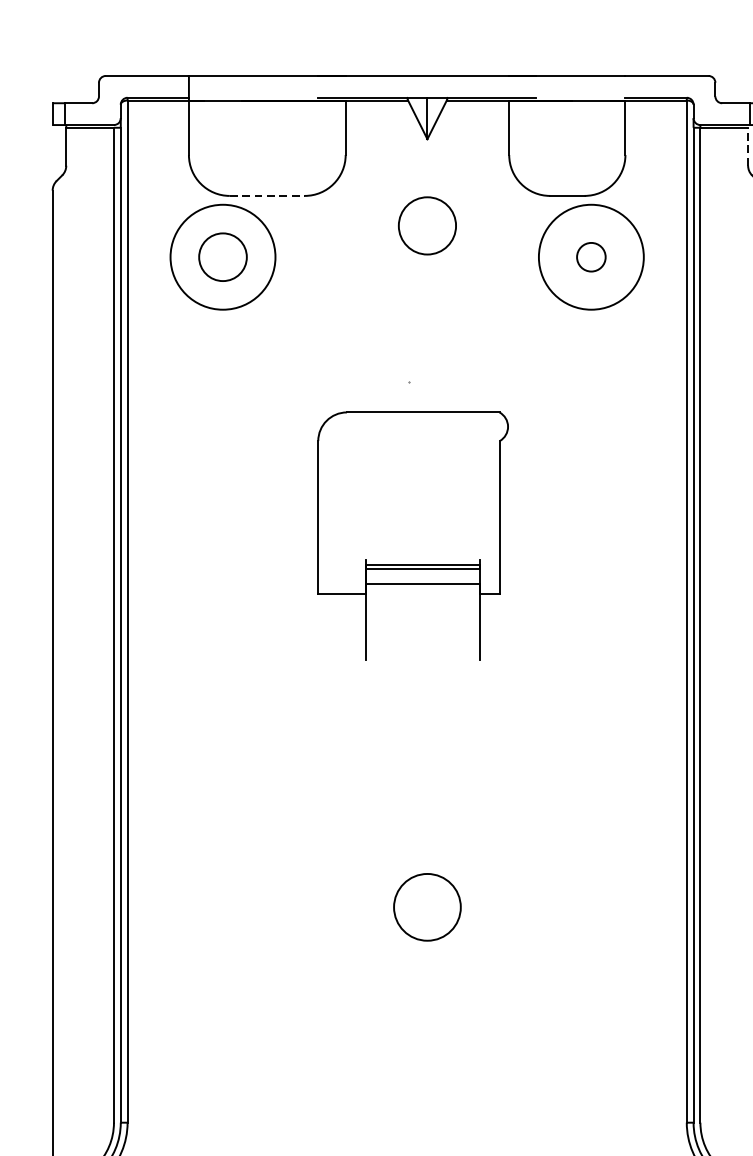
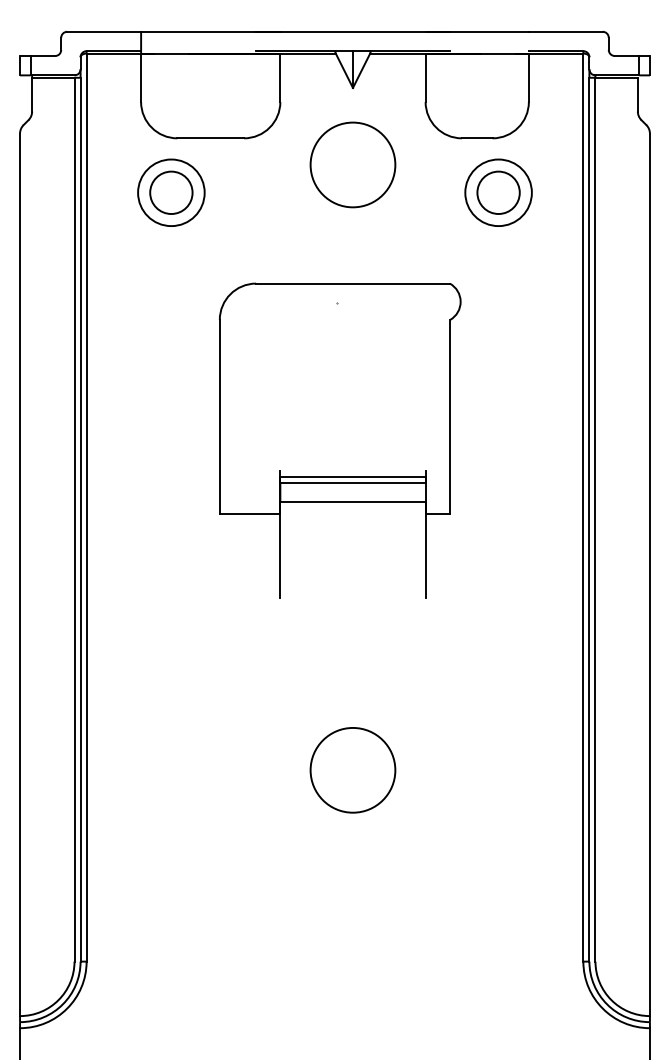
line: (747, 146) -> (637, 94), dashed -> solid
line: (268, 196) -> (211, 138), dashed -> solid
circle: (426, 225) -> (352, 164), size x1.67
circle: (223, 256) -> (171, 192), size x0.71
circle: (591, 256) -> (498, 192), size x0.71
circle: (591, 256) -> (498, 192), size x1.67
part: (413, 536) -> (340, 440), size x1.43
circle: (426, 906) -> (352, 769), size x1.43

